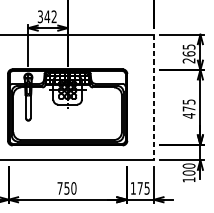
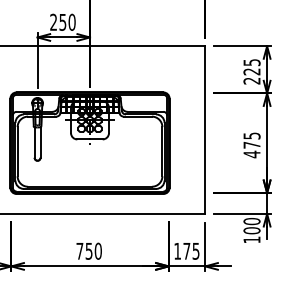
text: (47, 16) -> (62, 21), 342 -> 250
text: (188, 53) -> (251, 71), 265 -> 225
line: (154, 97) -> (205, 130), dashed -> solid

